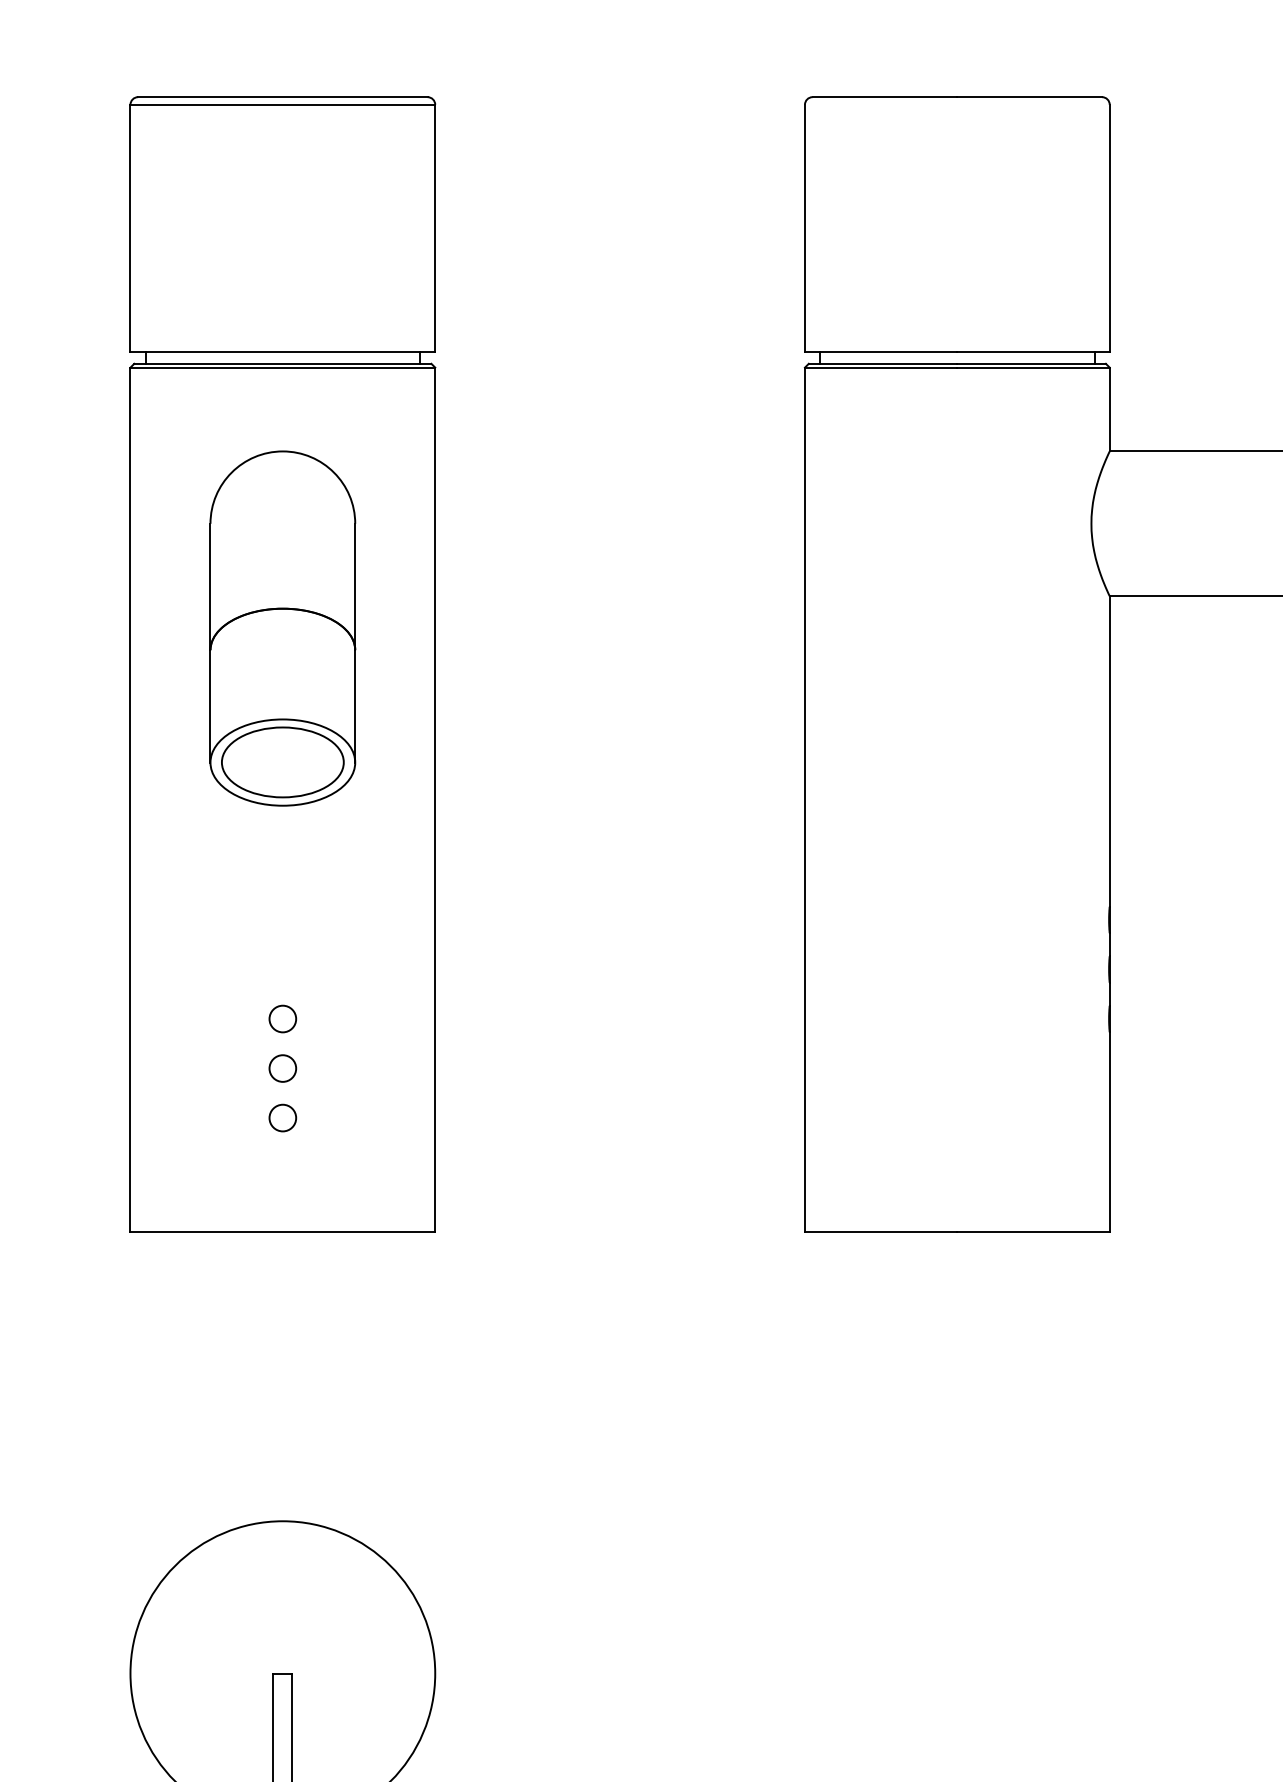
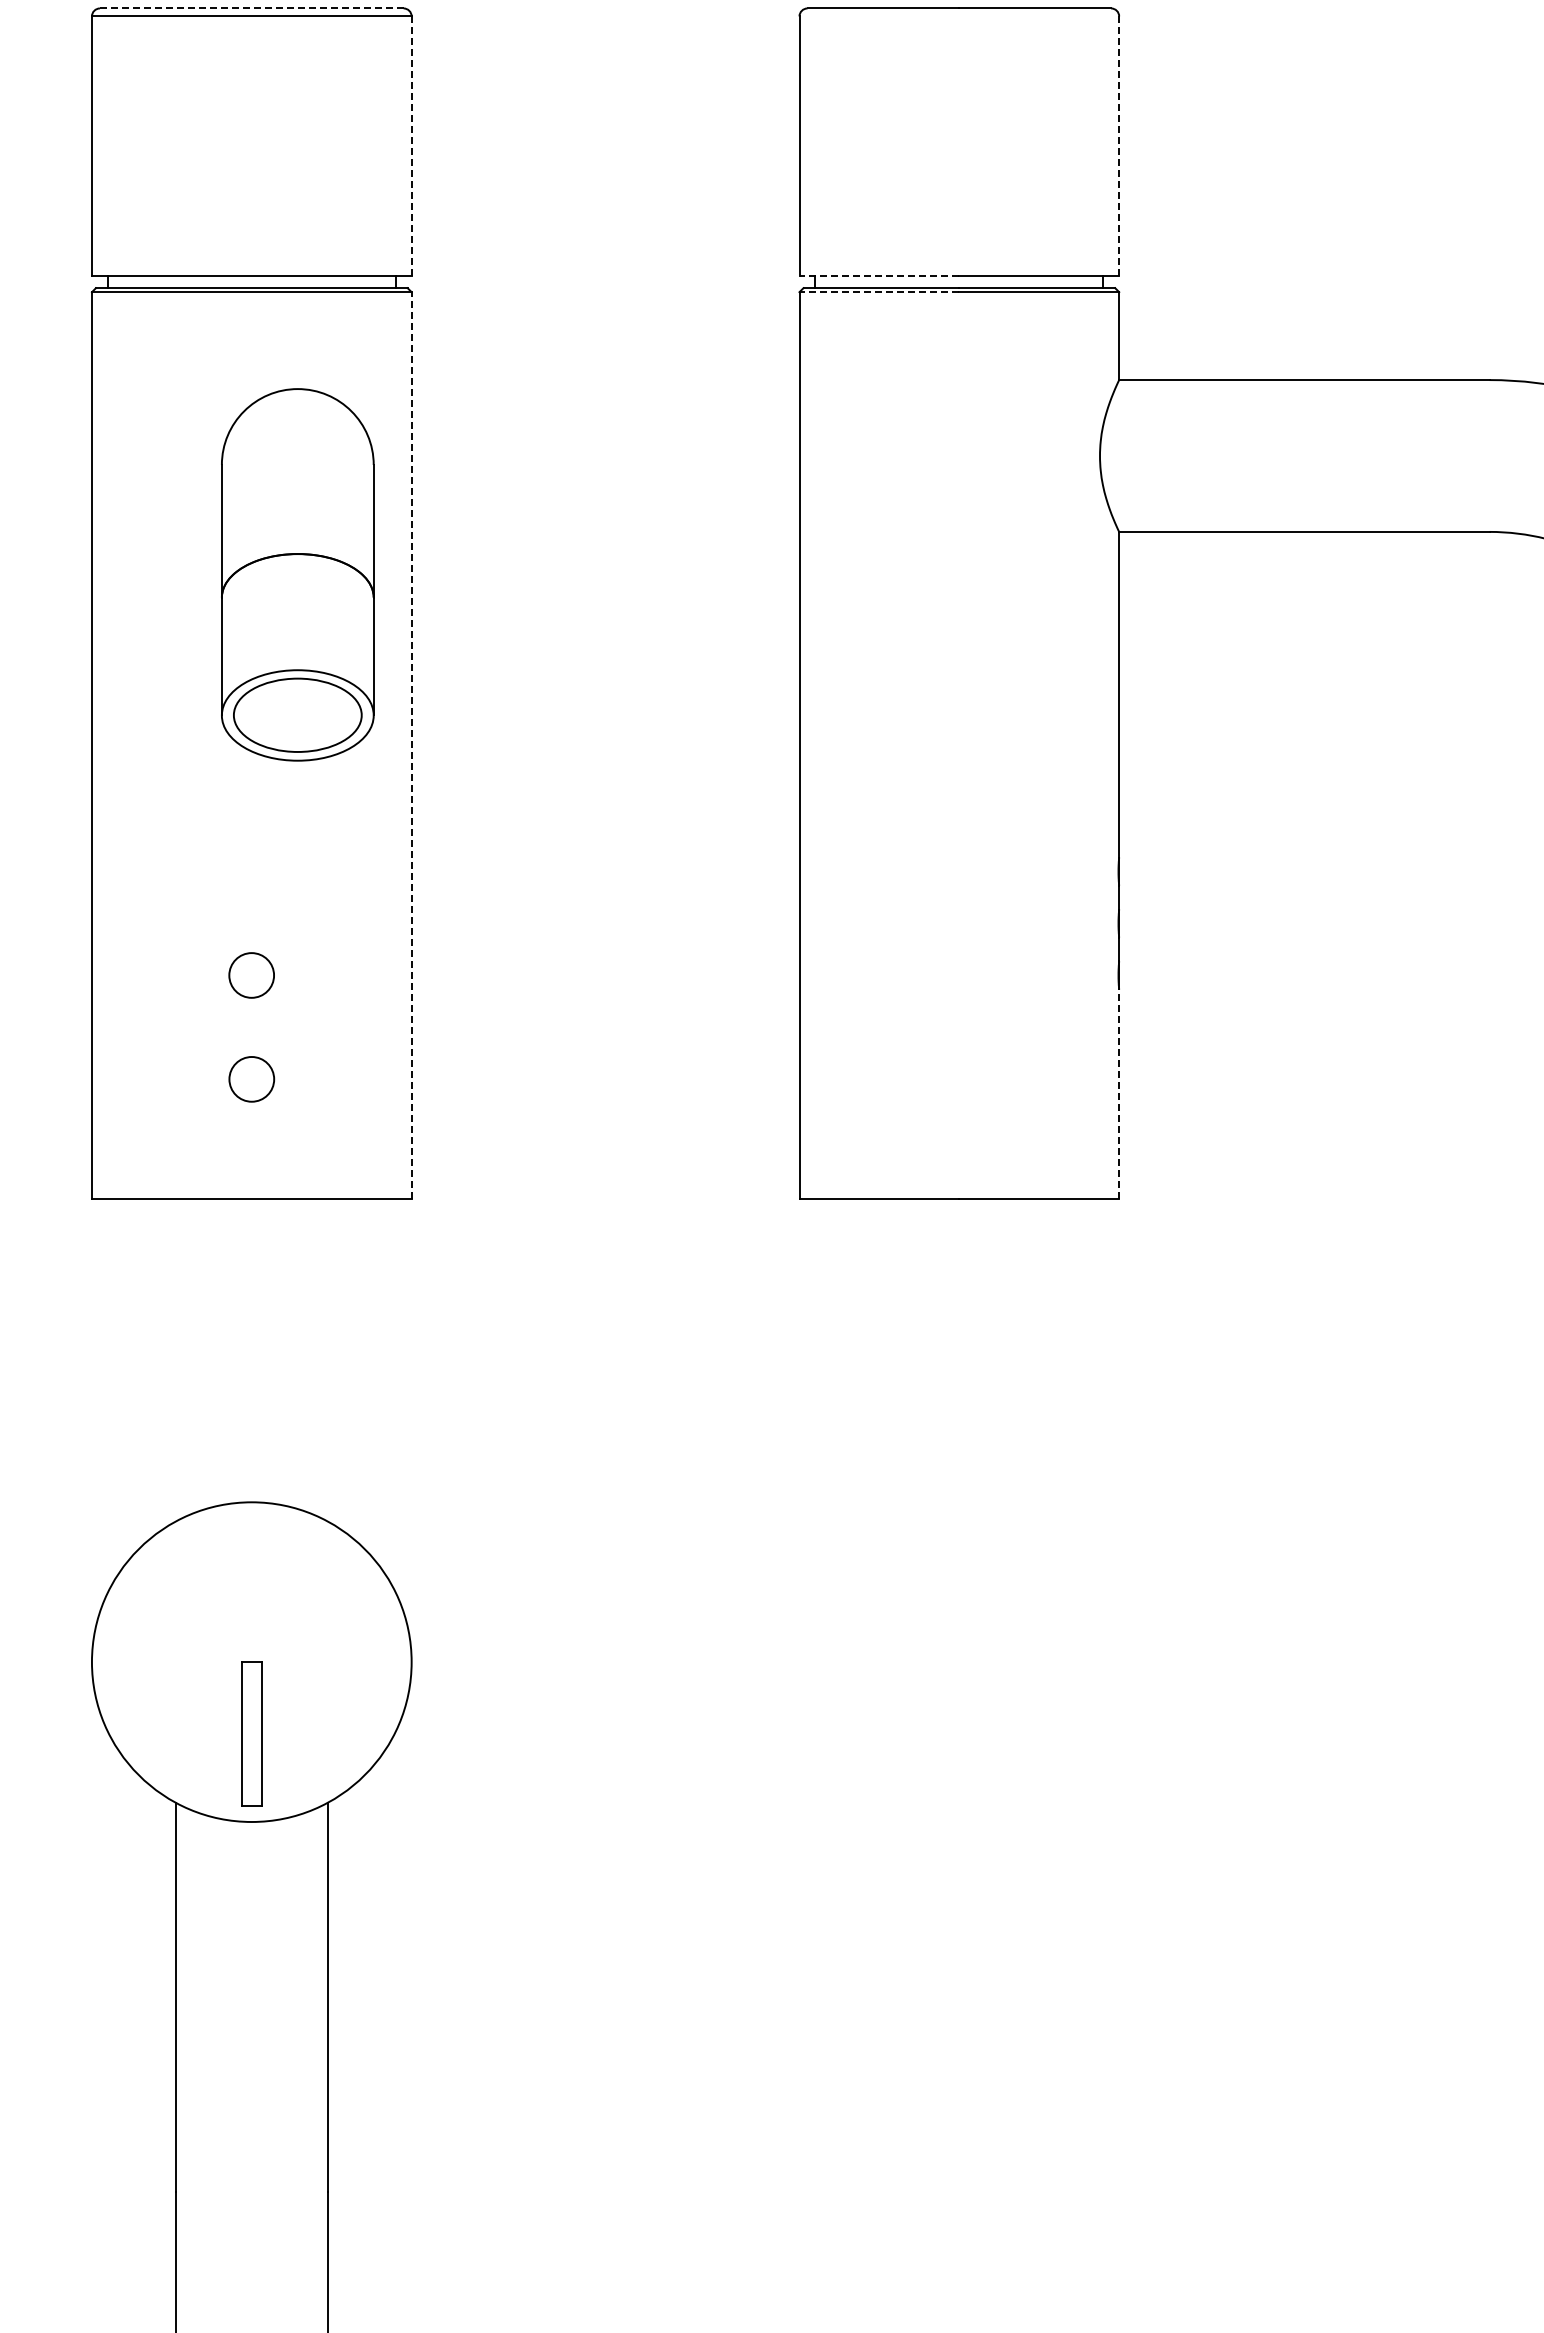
line: (282, 97) -> (251, 8), solid -> dashed
line: (435, 228) -> (411, 146), solid -> dashed
line: (1110, 228) -> (1119, 146), solid -> dashed
line: (881, 352) -> (879, 276), solid -> dashed
line: (881, 367) -> (879, 292), solid -> dashed
part: (282, 628) -> (297, 574), moved
line: (435, 799) -> (411, 745), solid -> dashed
circle: (282, 1019) -> (251, 975), size x1.6
circle: (282, 1068) -> (251, 1027), removed
circle: (282, 1118) -> (251, 1079), size x1.6
line: (1110, 1132) -> (1119, 1094), solid -> dashed

